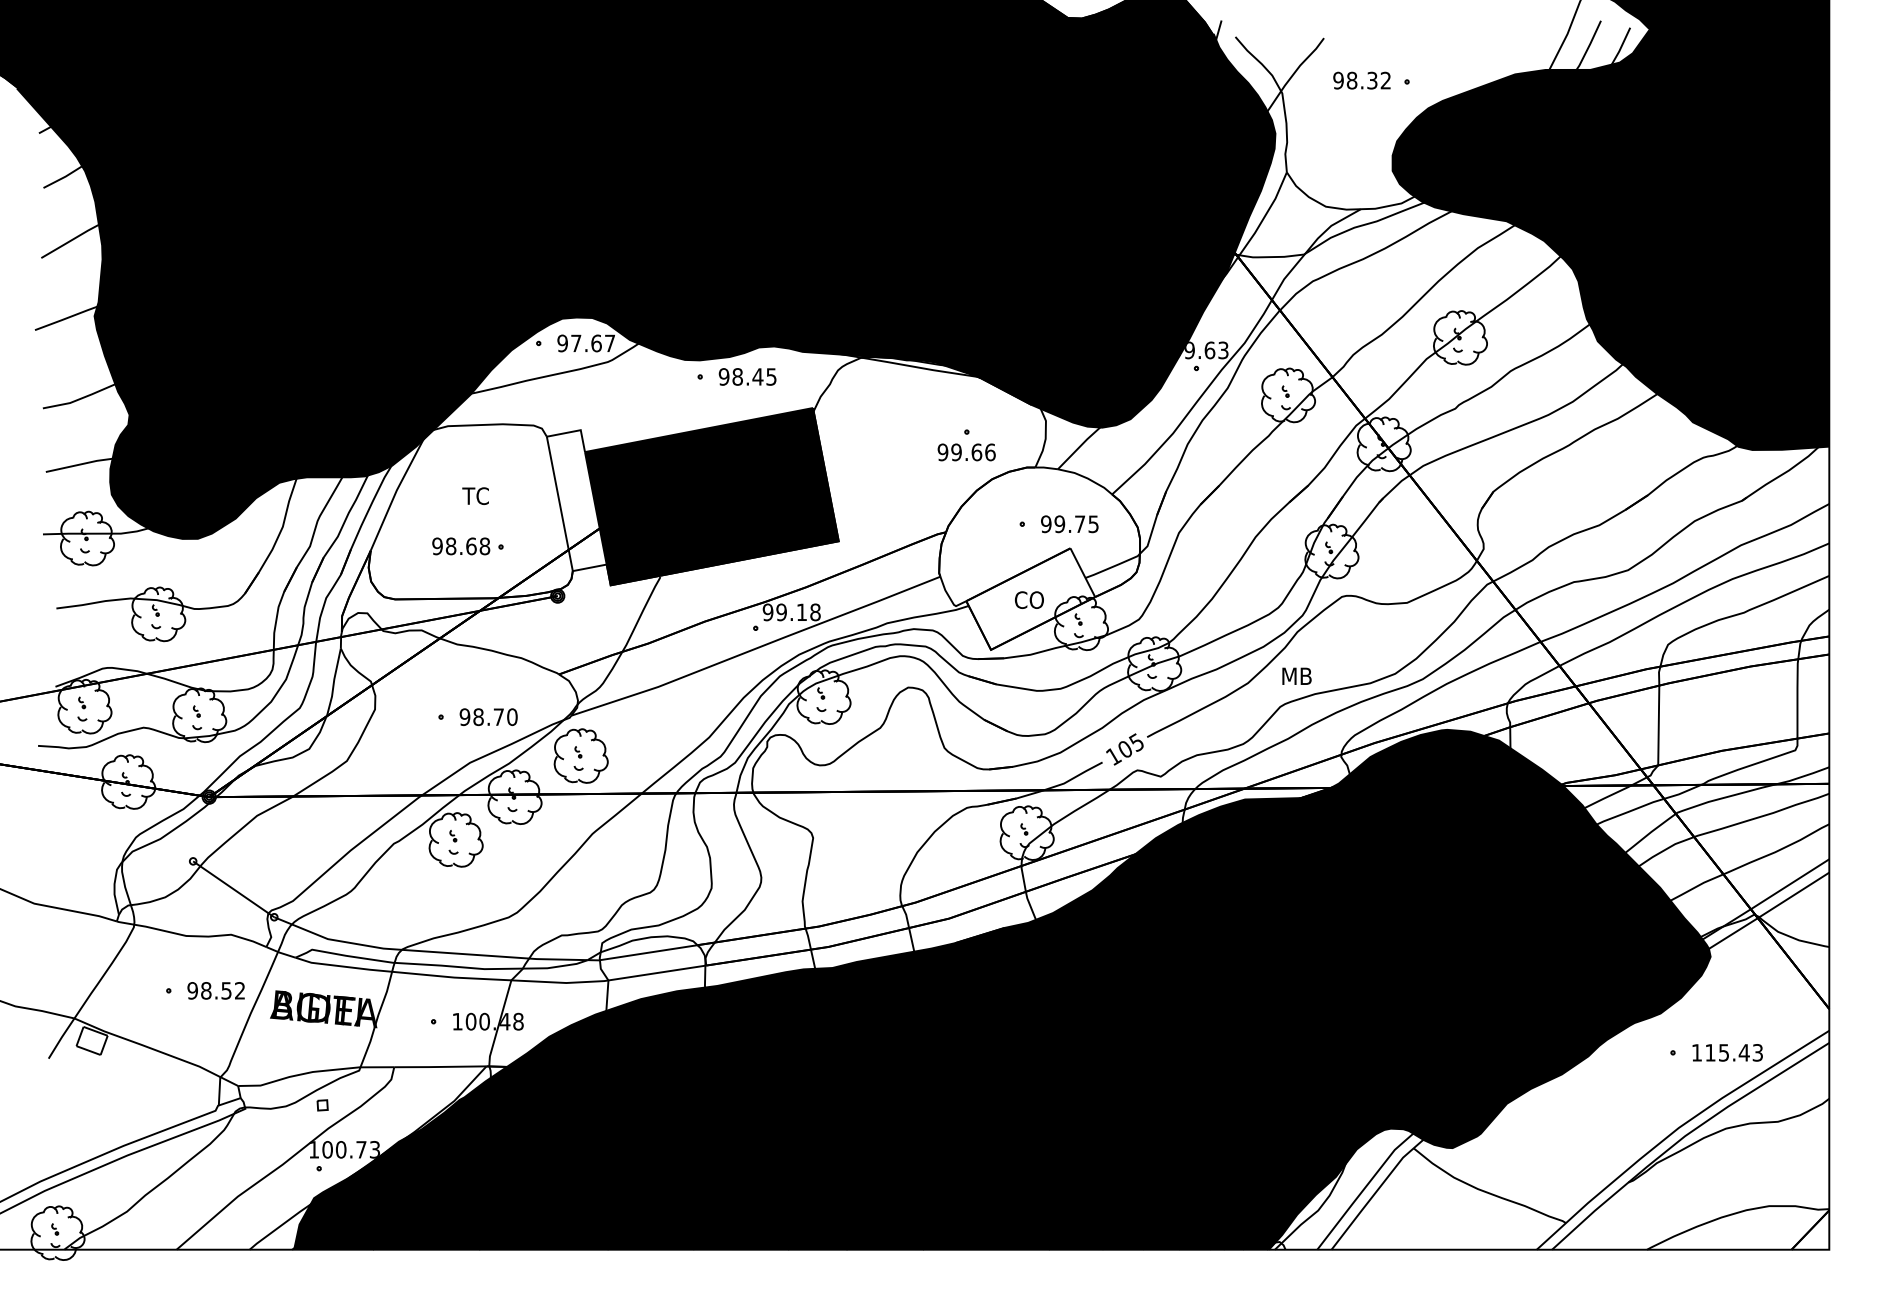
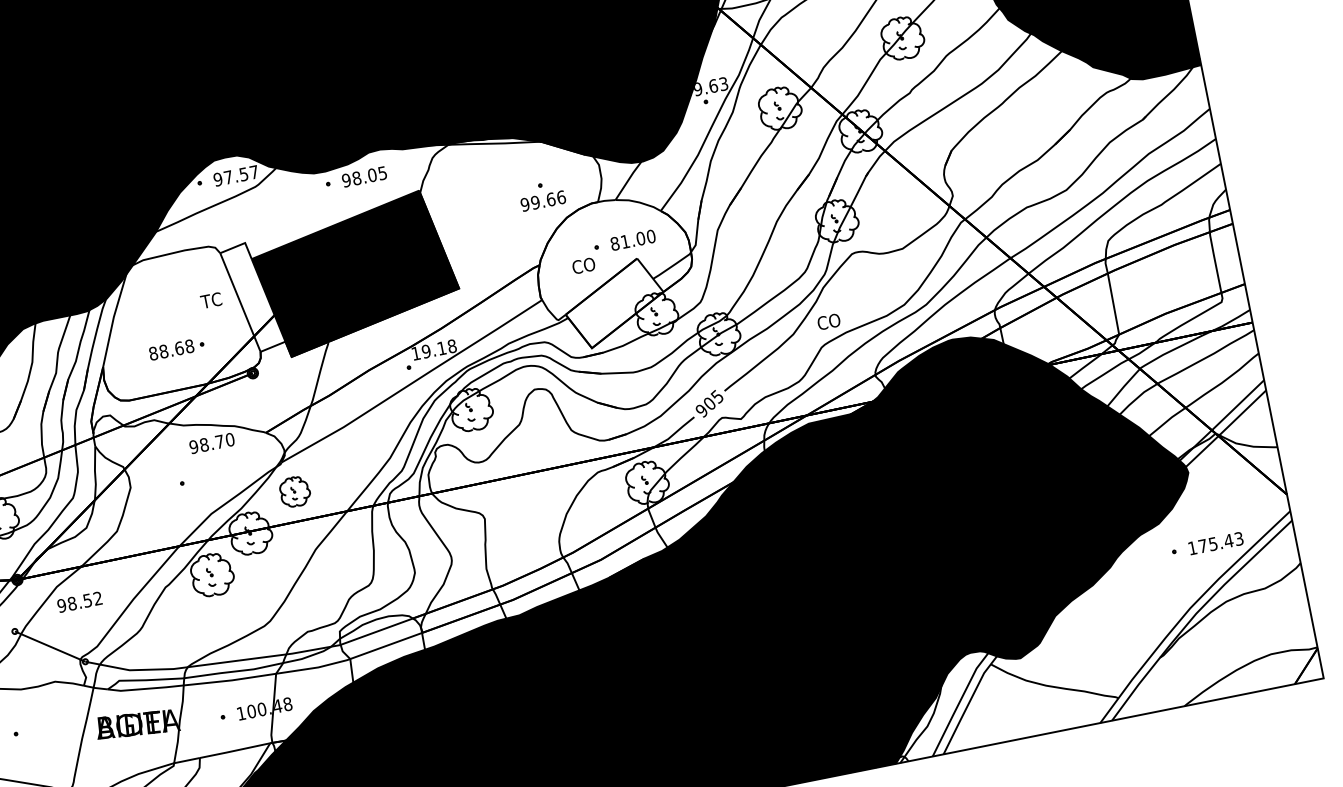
text: (596, 343) -> (243, 174), 97.67 -> 97.57
text: (757, 376) -> (371, 175), 98.45 -> 98.05
text: (475, 495) -> (211, 300), moved
text: (1069, 524) -> (632, 240), 99.75 -> 81.00
text: (437, 546) -> (153, 353), 98.68 -> 88.68
text: (1029, 599) -> (583, 265), moved
text: (767, 612) -> (415, 353), 99.18 -> 19.18
text: (1296, 676) -> (829, 321), MB -> CO
text: (488, 716) -> (211, 442), moved
part: (580, 755) -> (294, 491), size x0.7
text: (1113, 756) -> (701, 410), 105 -> 905
text: (215, 990) -> (79, 602), moved
text: (1710, 1052) -> (1202, 545), 115.43 -> 175.43

